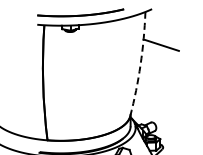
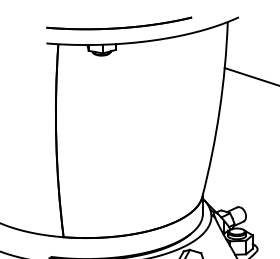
arc: (140, 64) -> (219, 110), dashed -> solid

